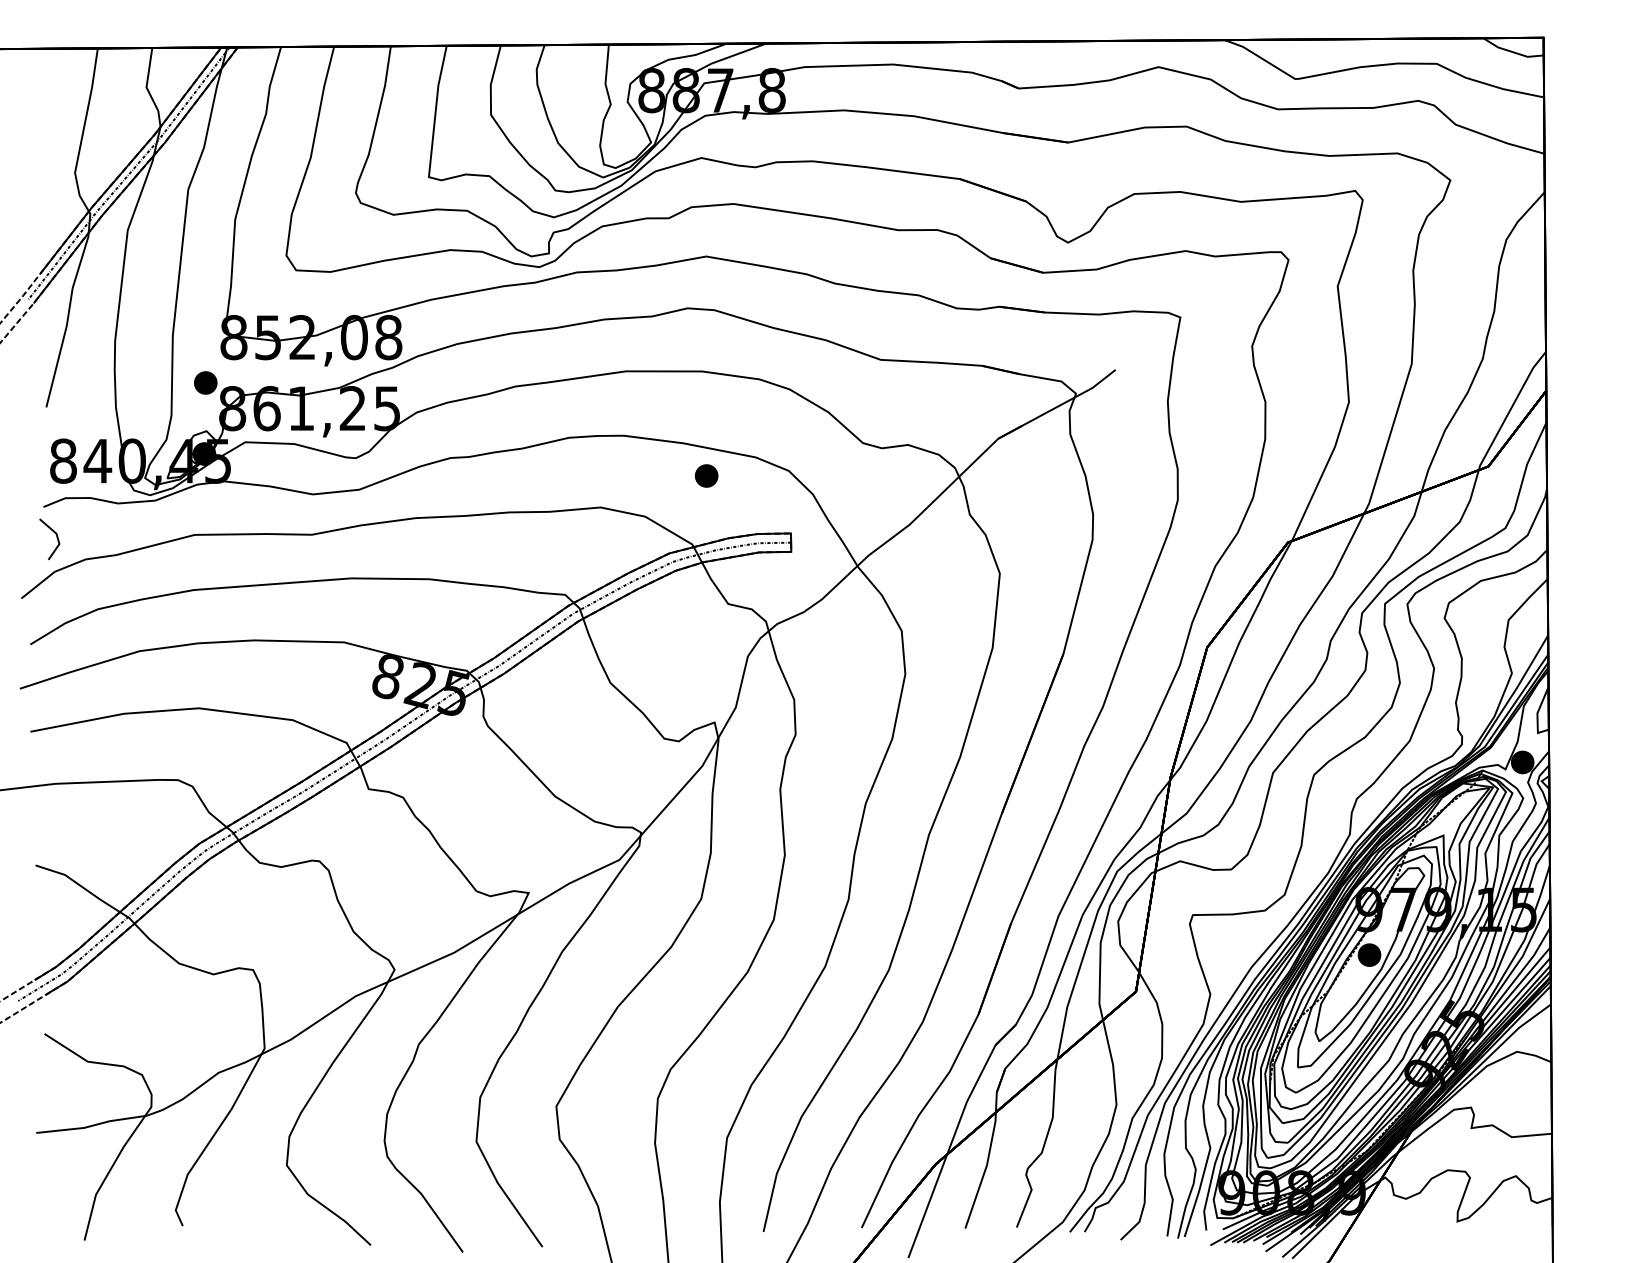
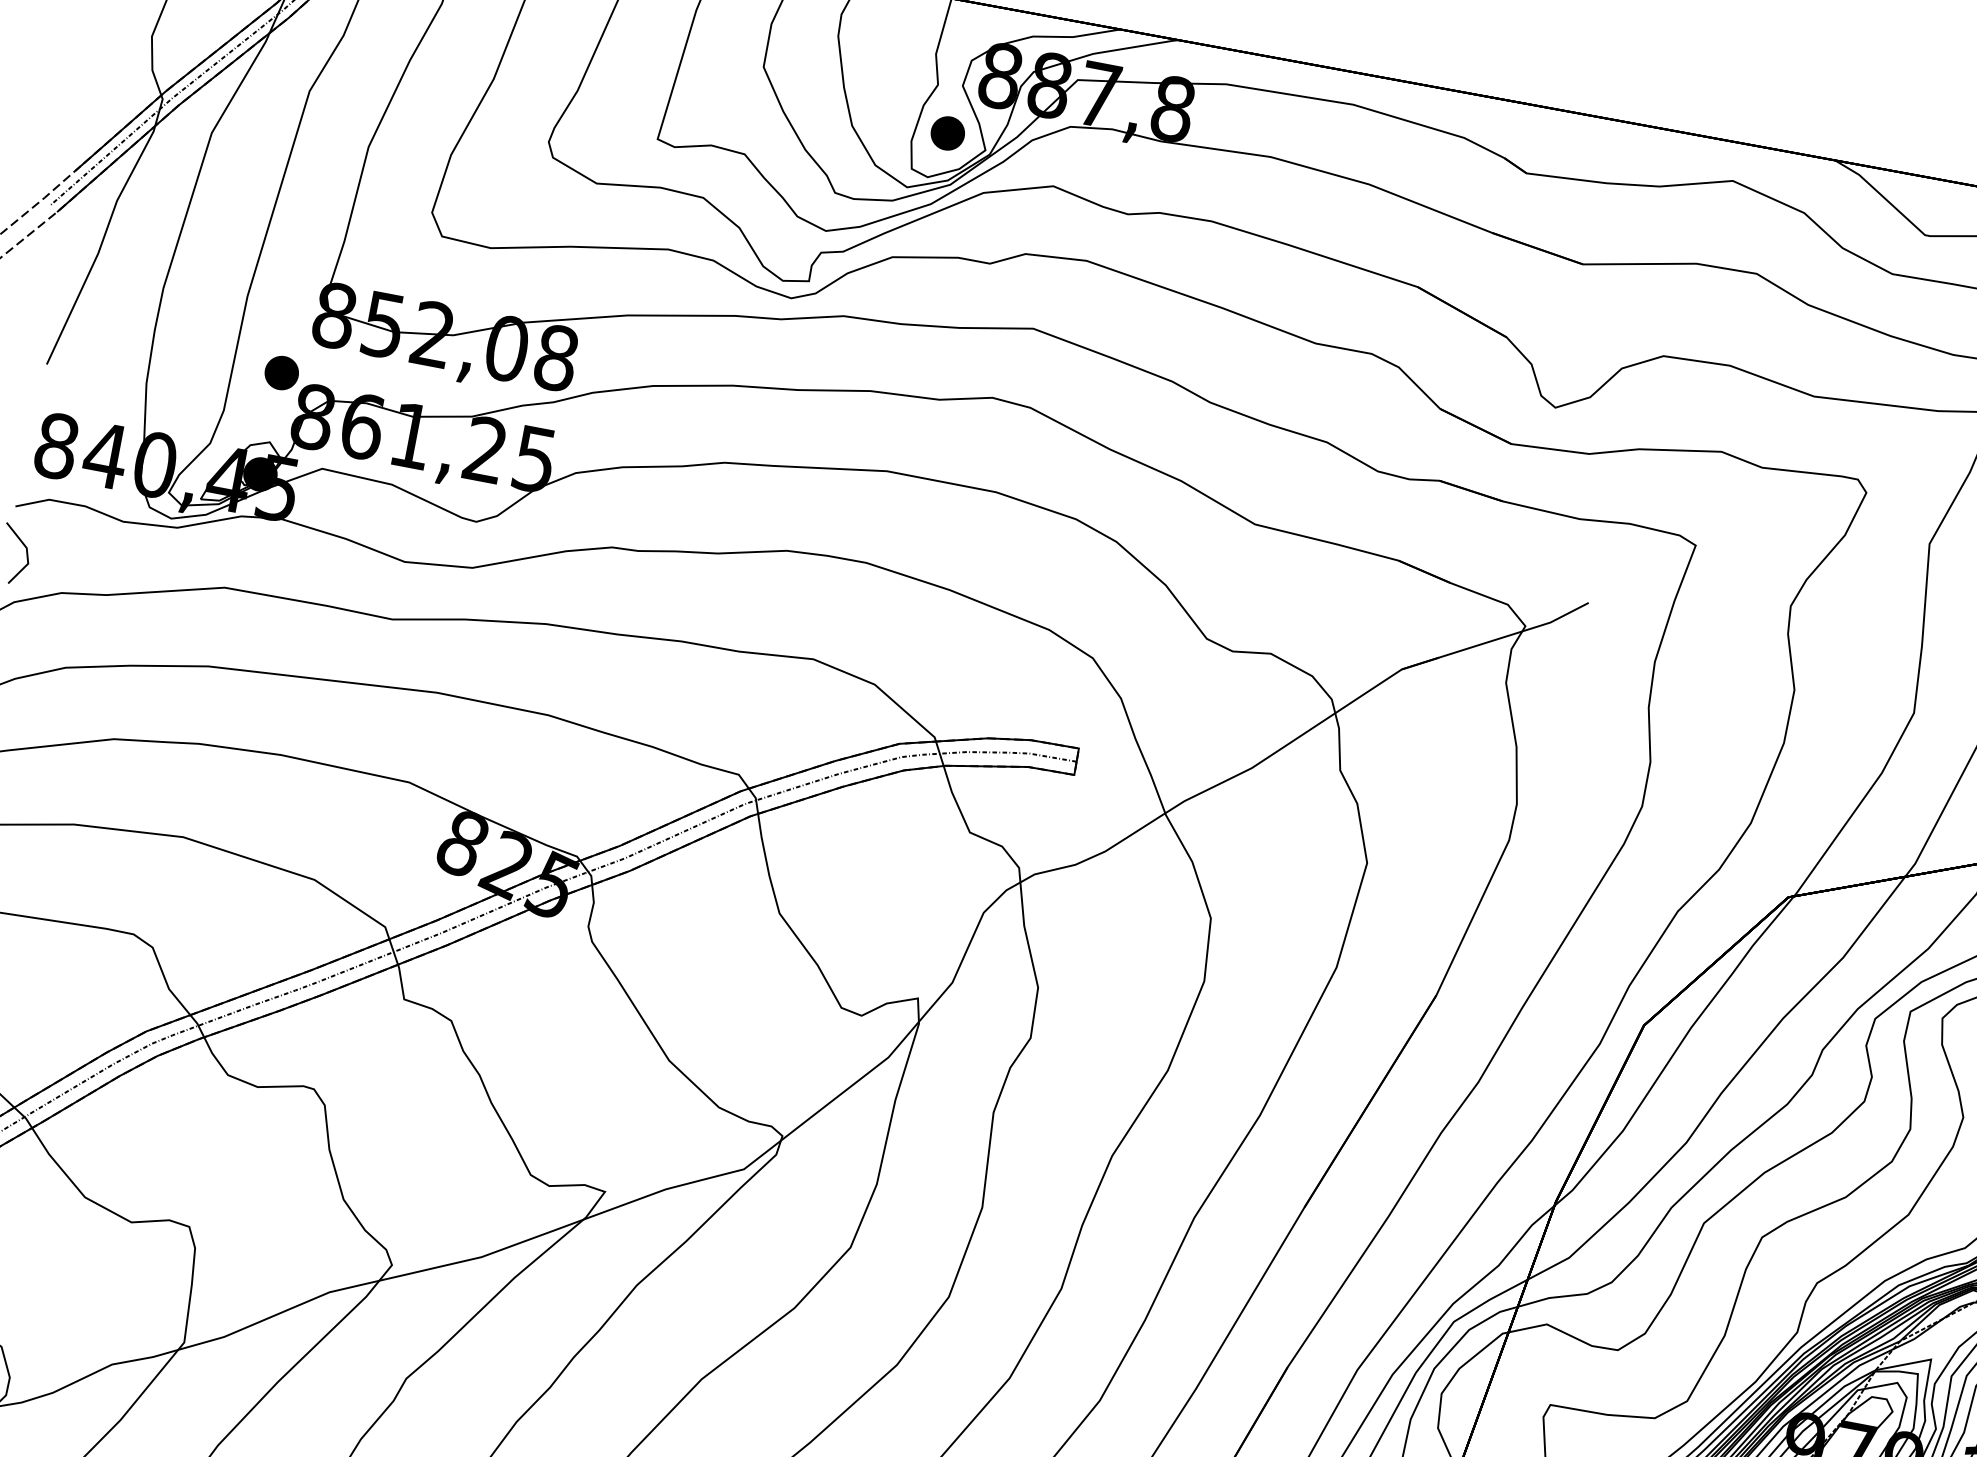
part: (706, 475) -> (947, 132), moved

